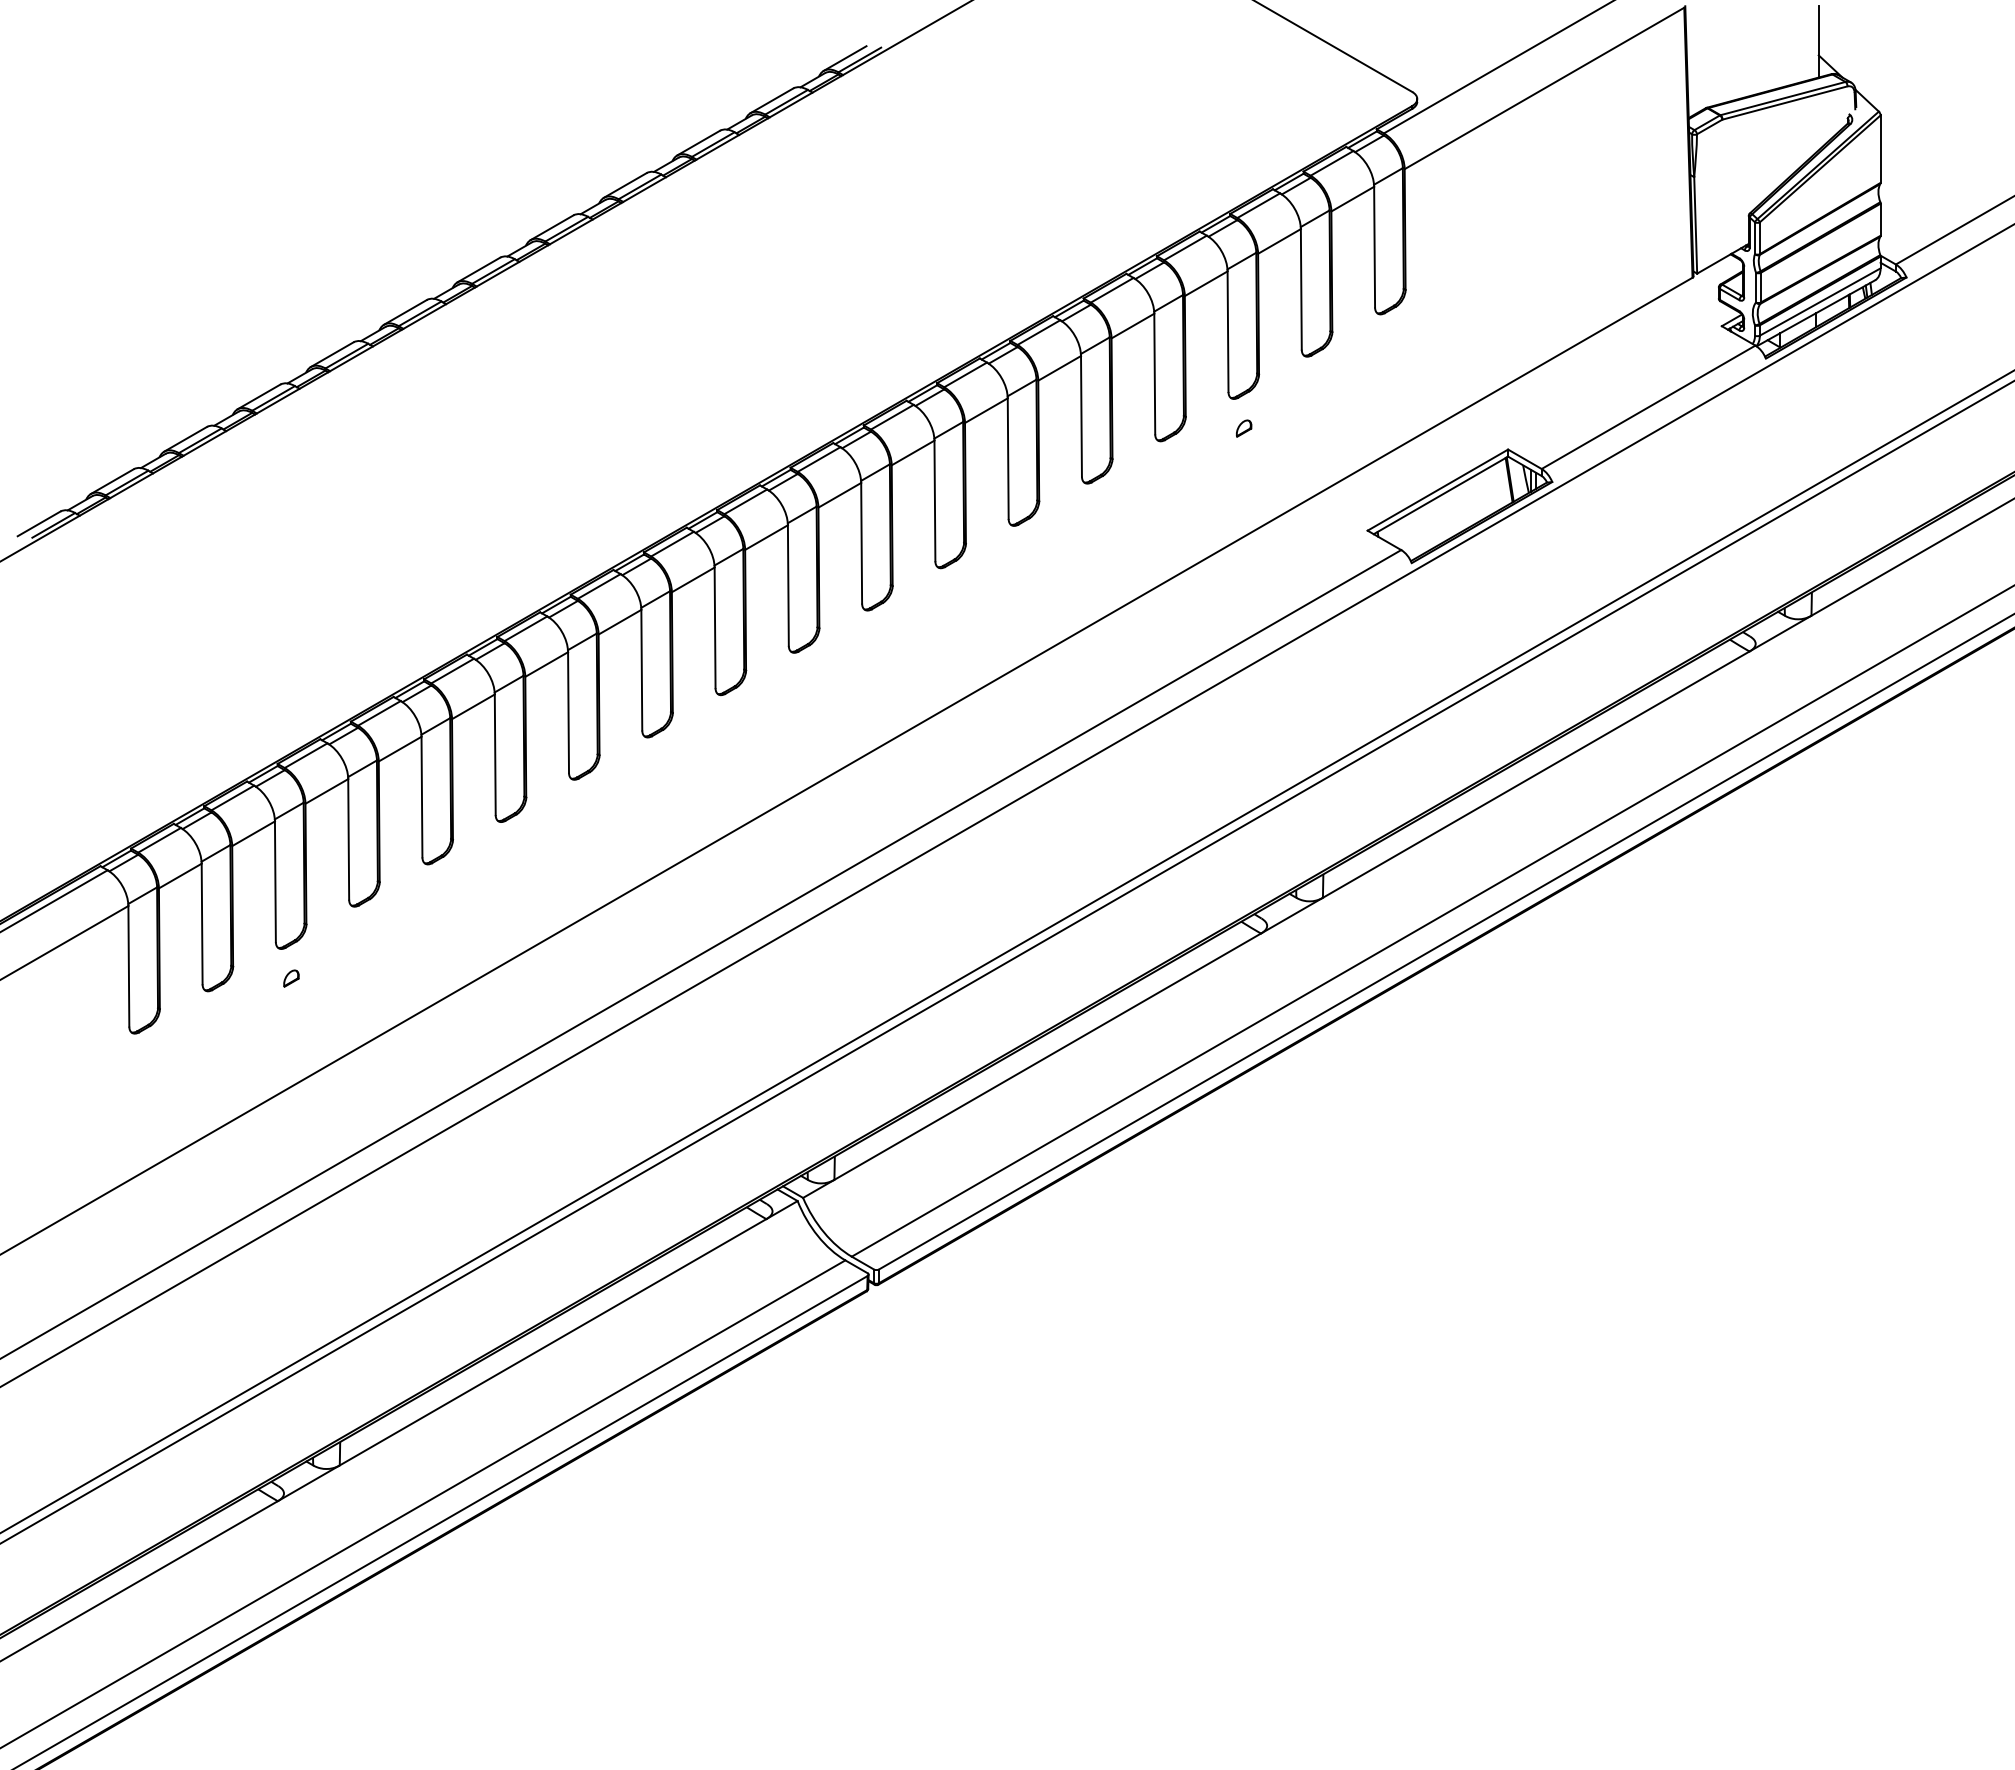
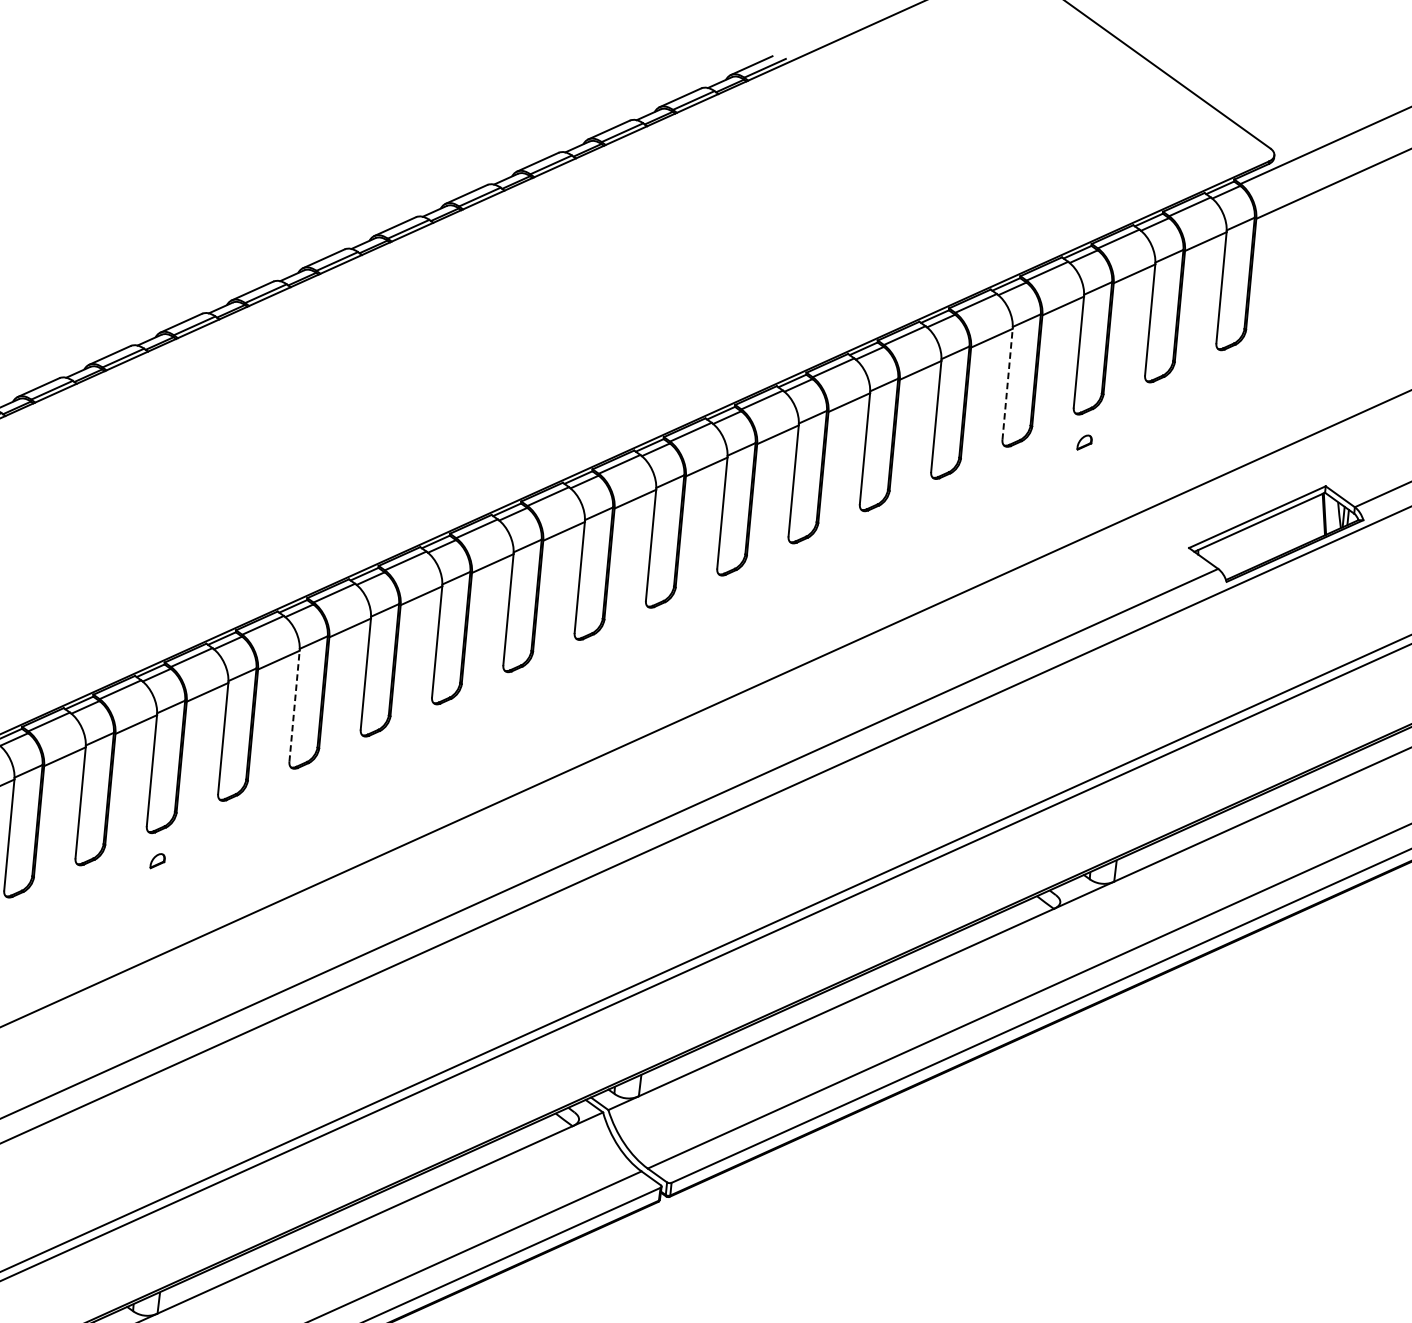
line: (1154, 373) -> (1007, 383), solid -> dashed
line: (421, 796) -> (294, 705), solid -> dashed

